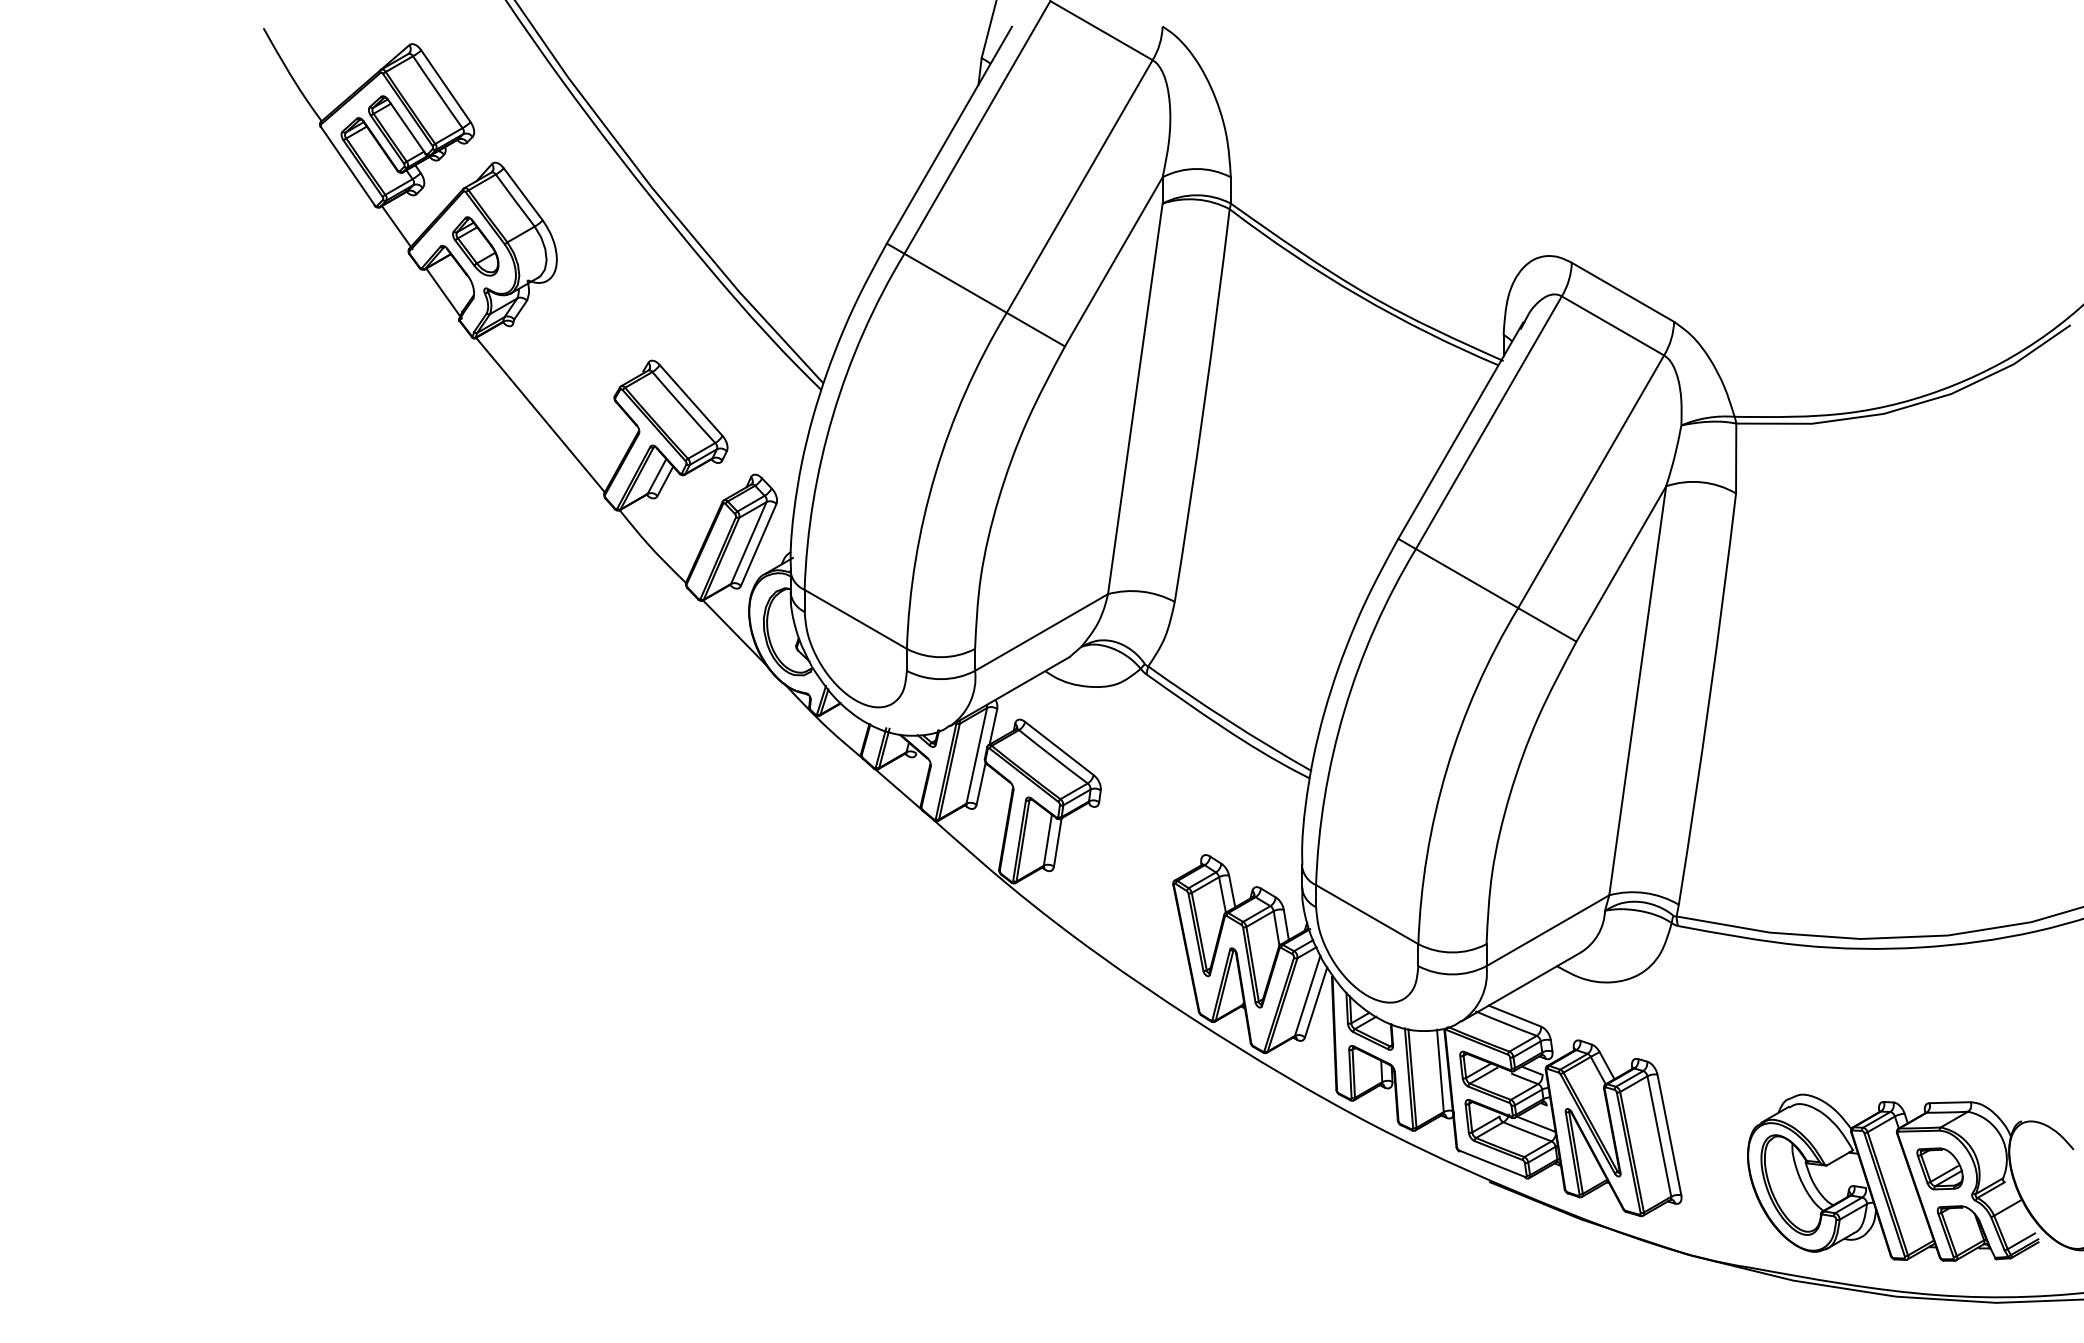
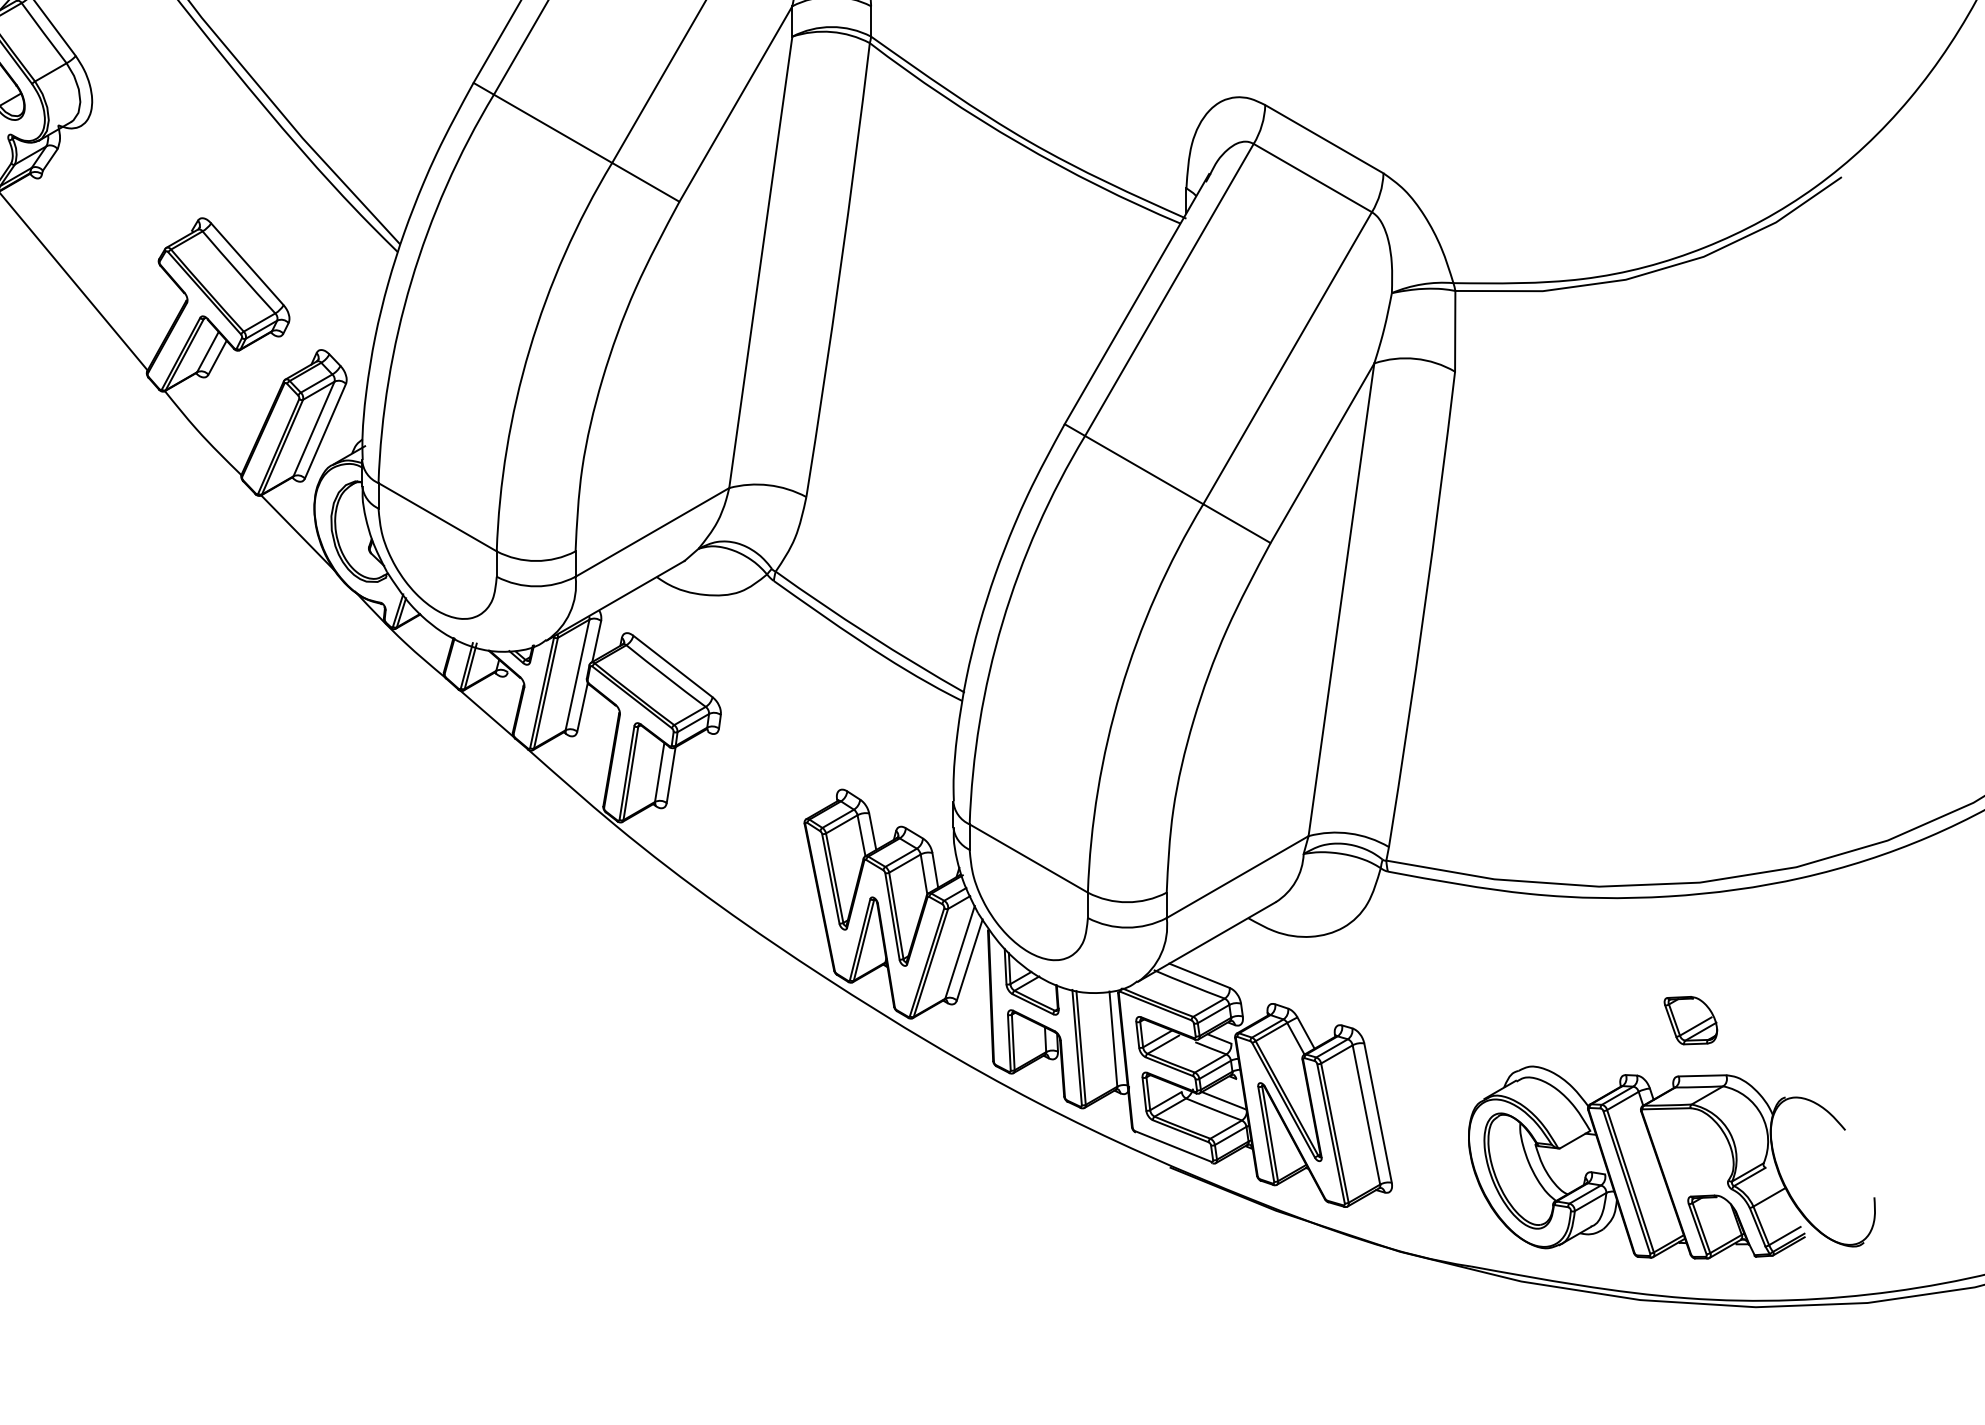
part: (1939, 1168) -> (1690, 1020), moved

